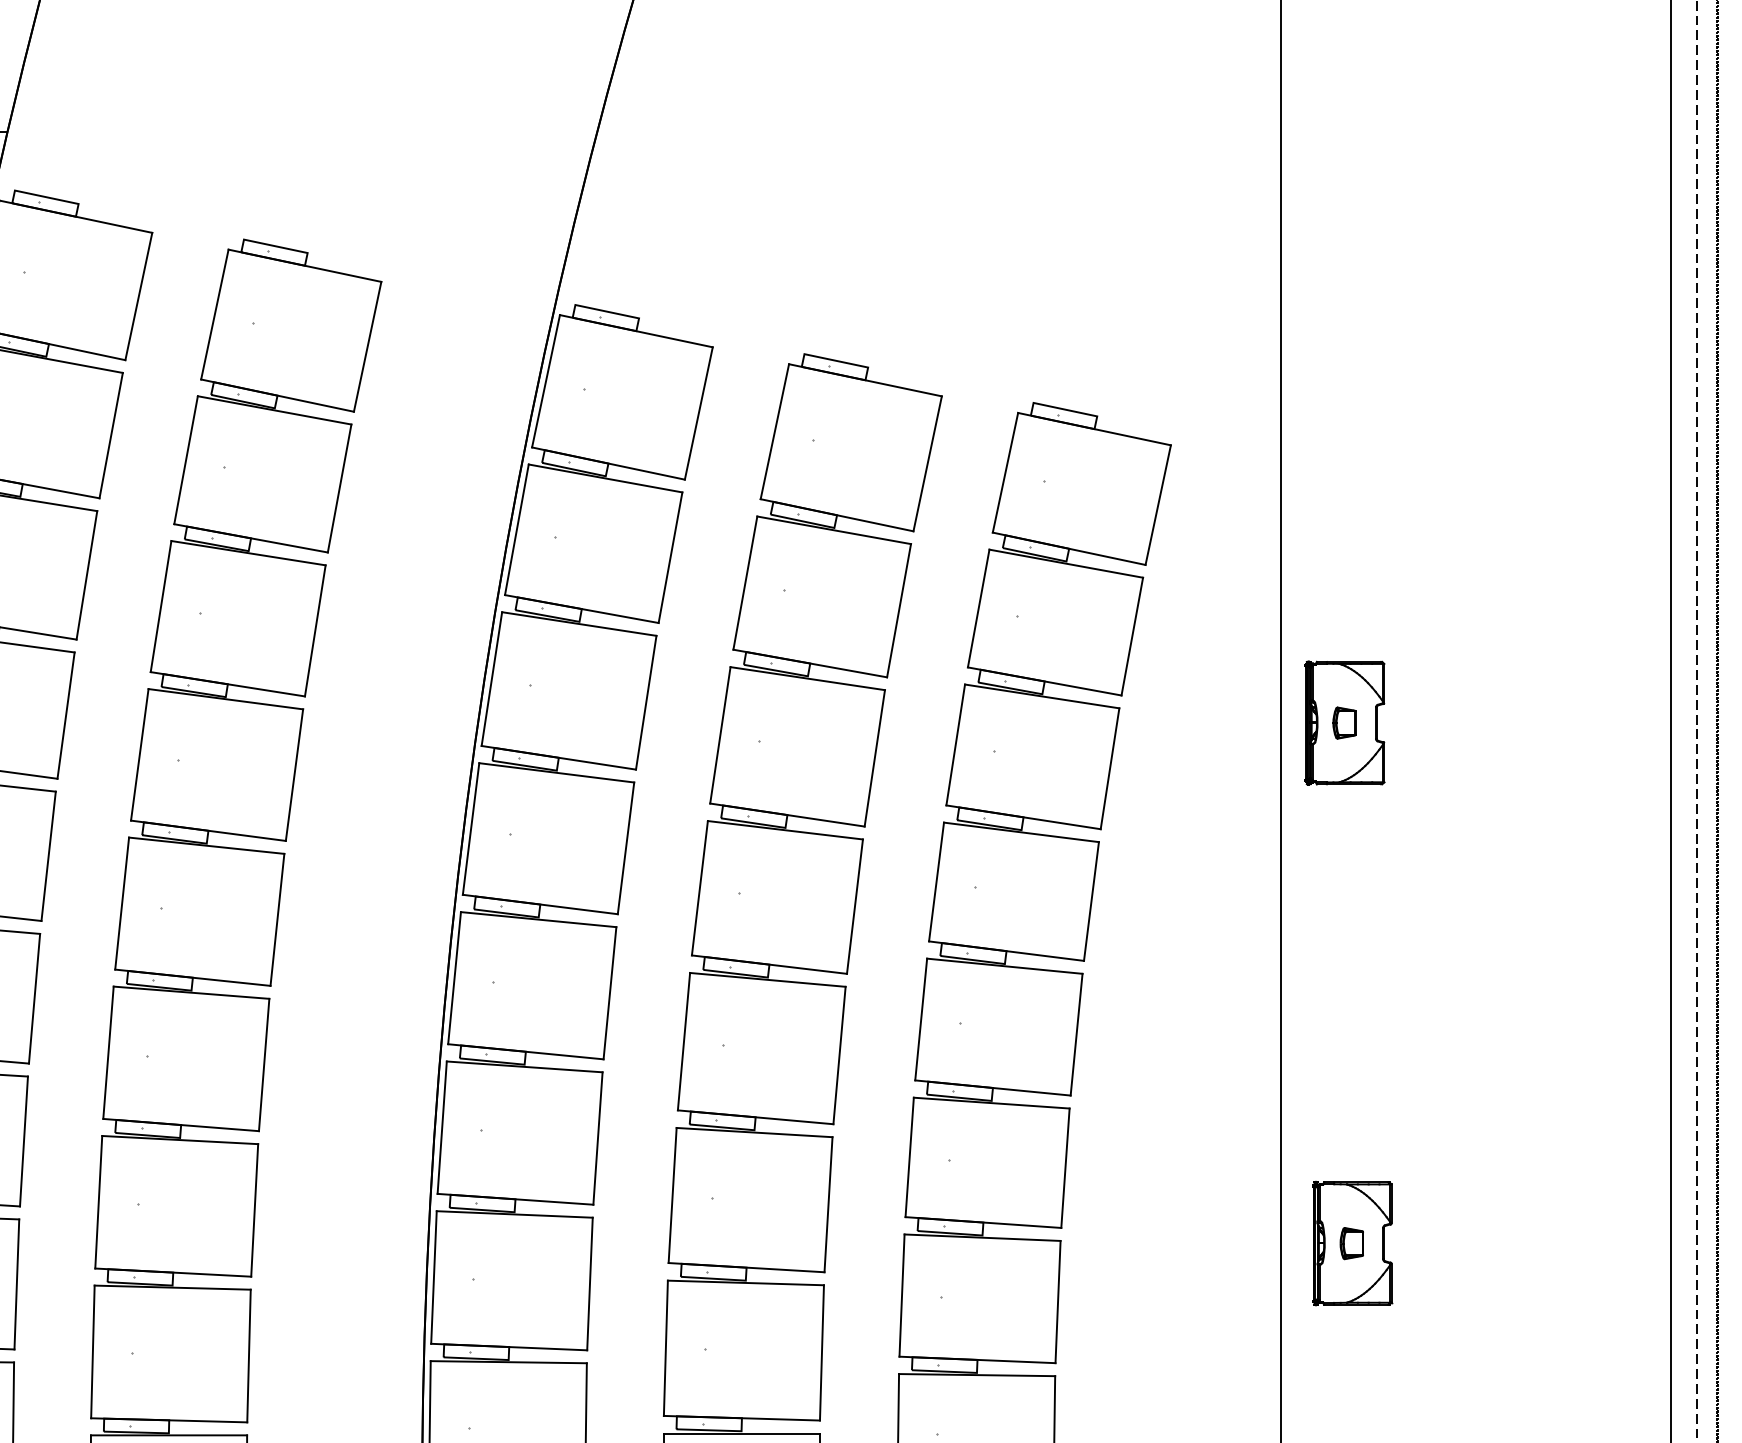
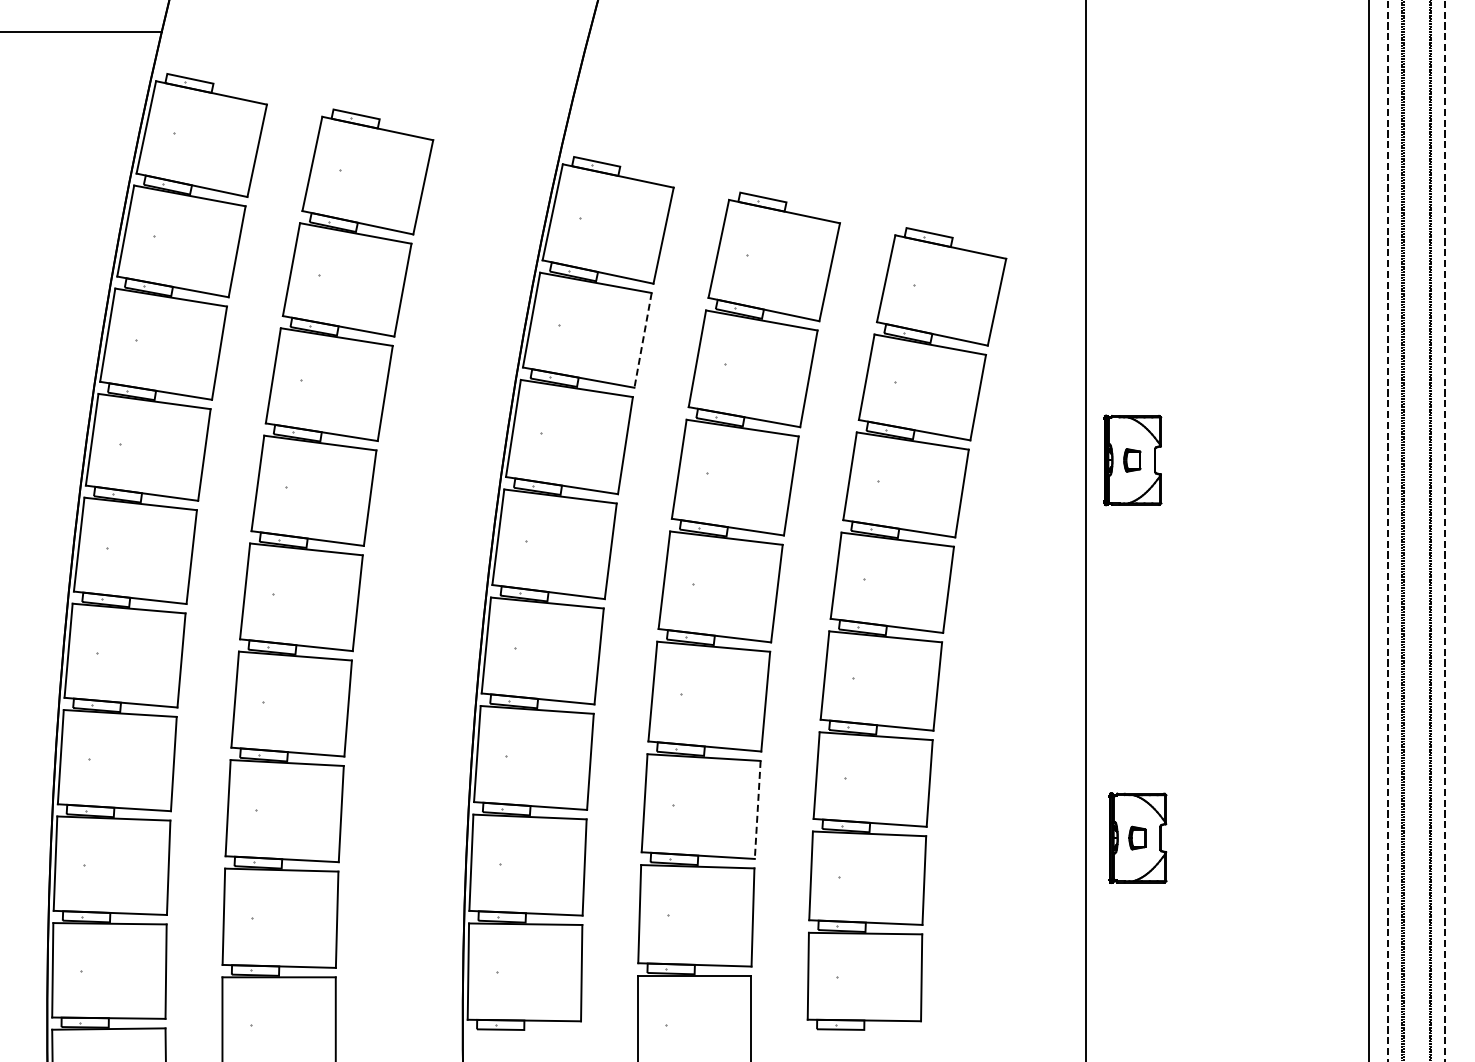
line: (669, 557) -> (642, 340), solid -> dashed
line: (828, 1205) -> (757, 810), solid -> dashed

